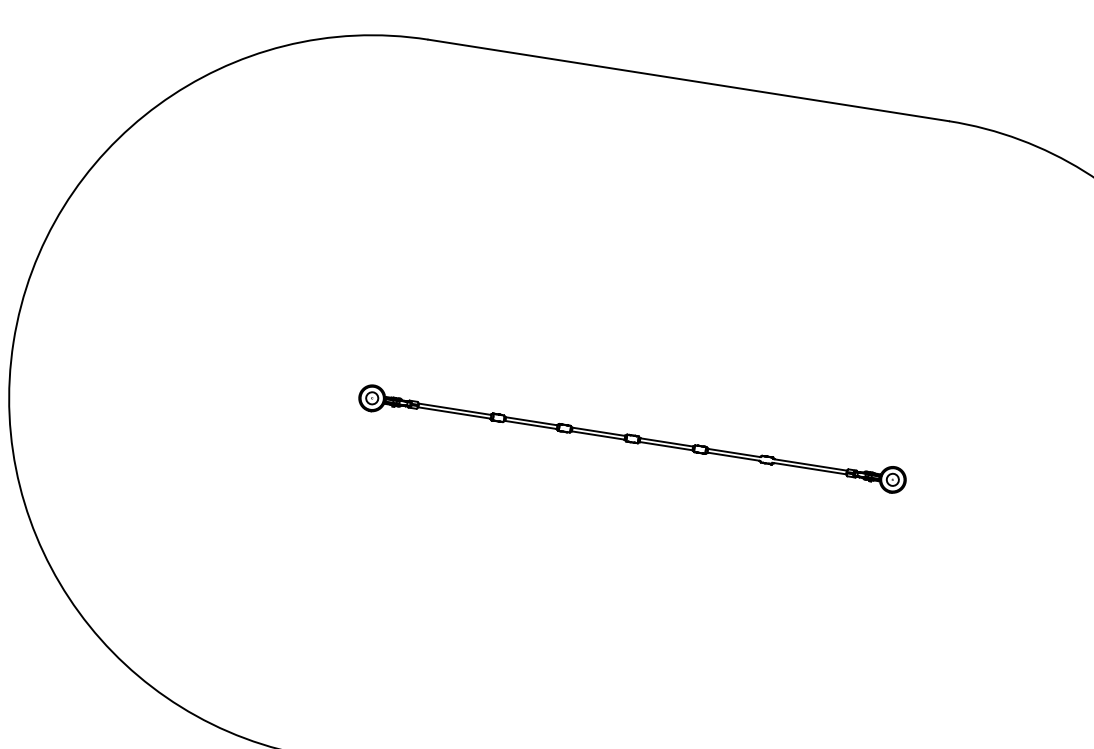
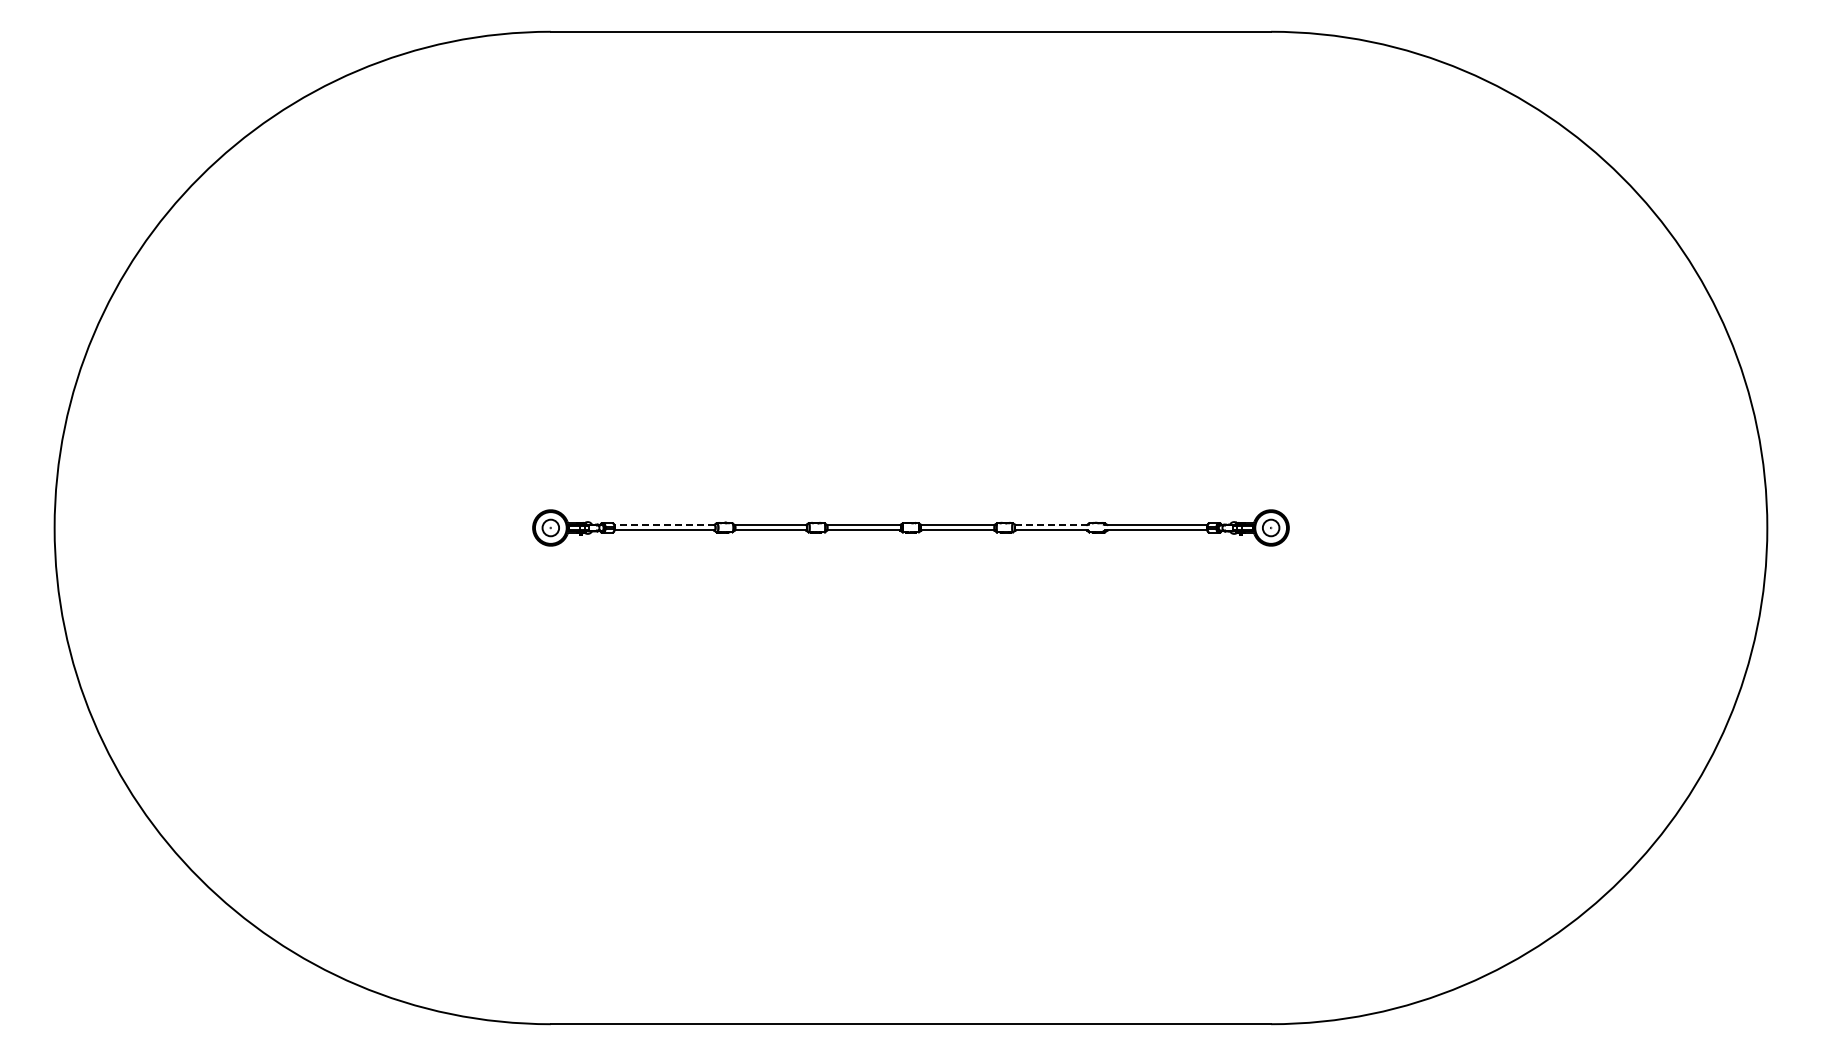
line: (454, 409) -> (664, 525), solid -> dashed
line: (733, 453) -> (1050, 525), solid -> dashed

